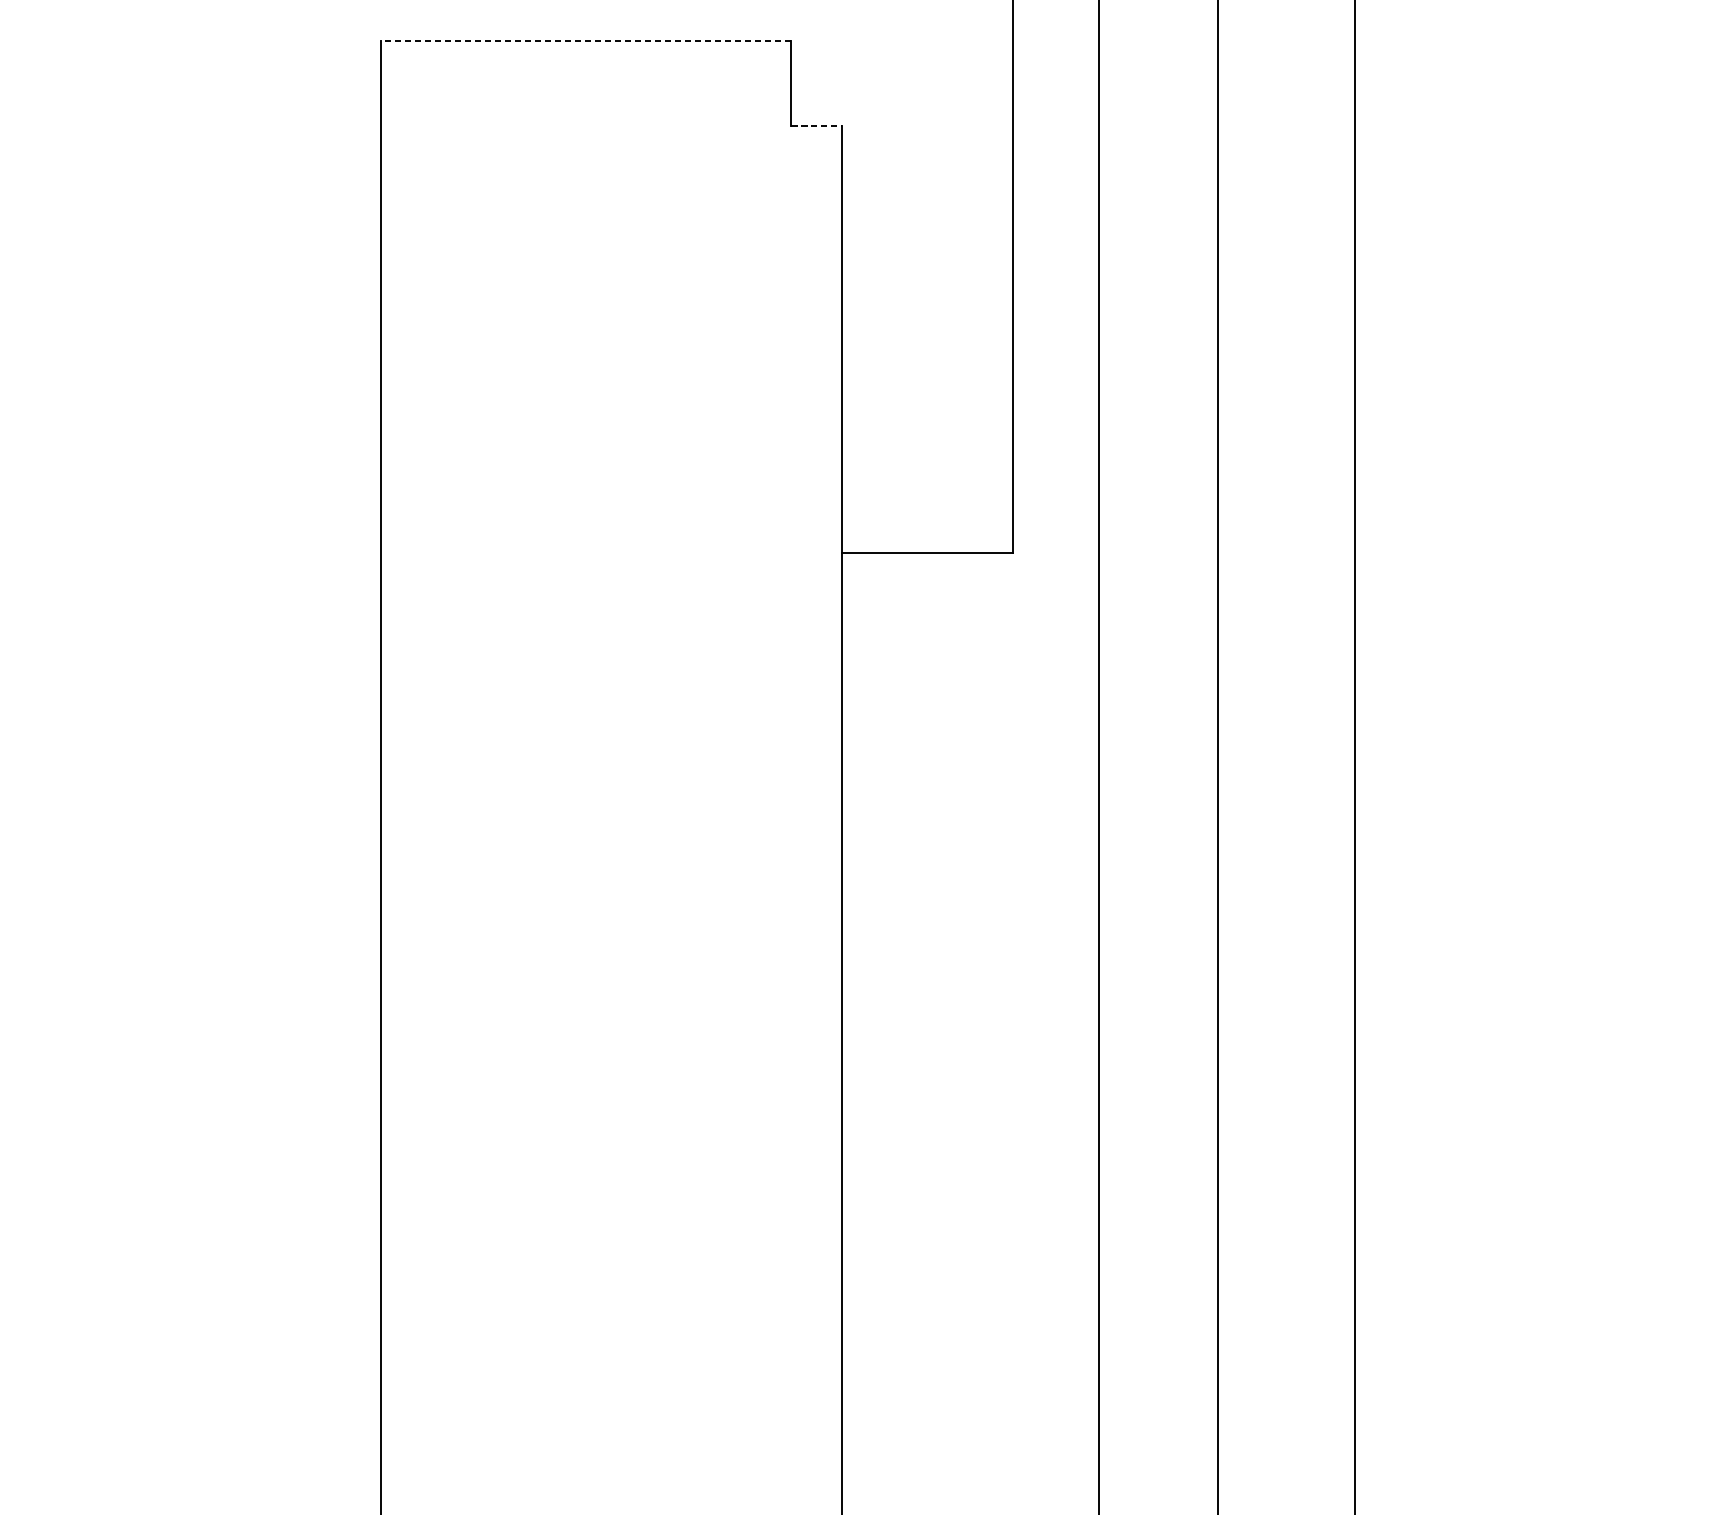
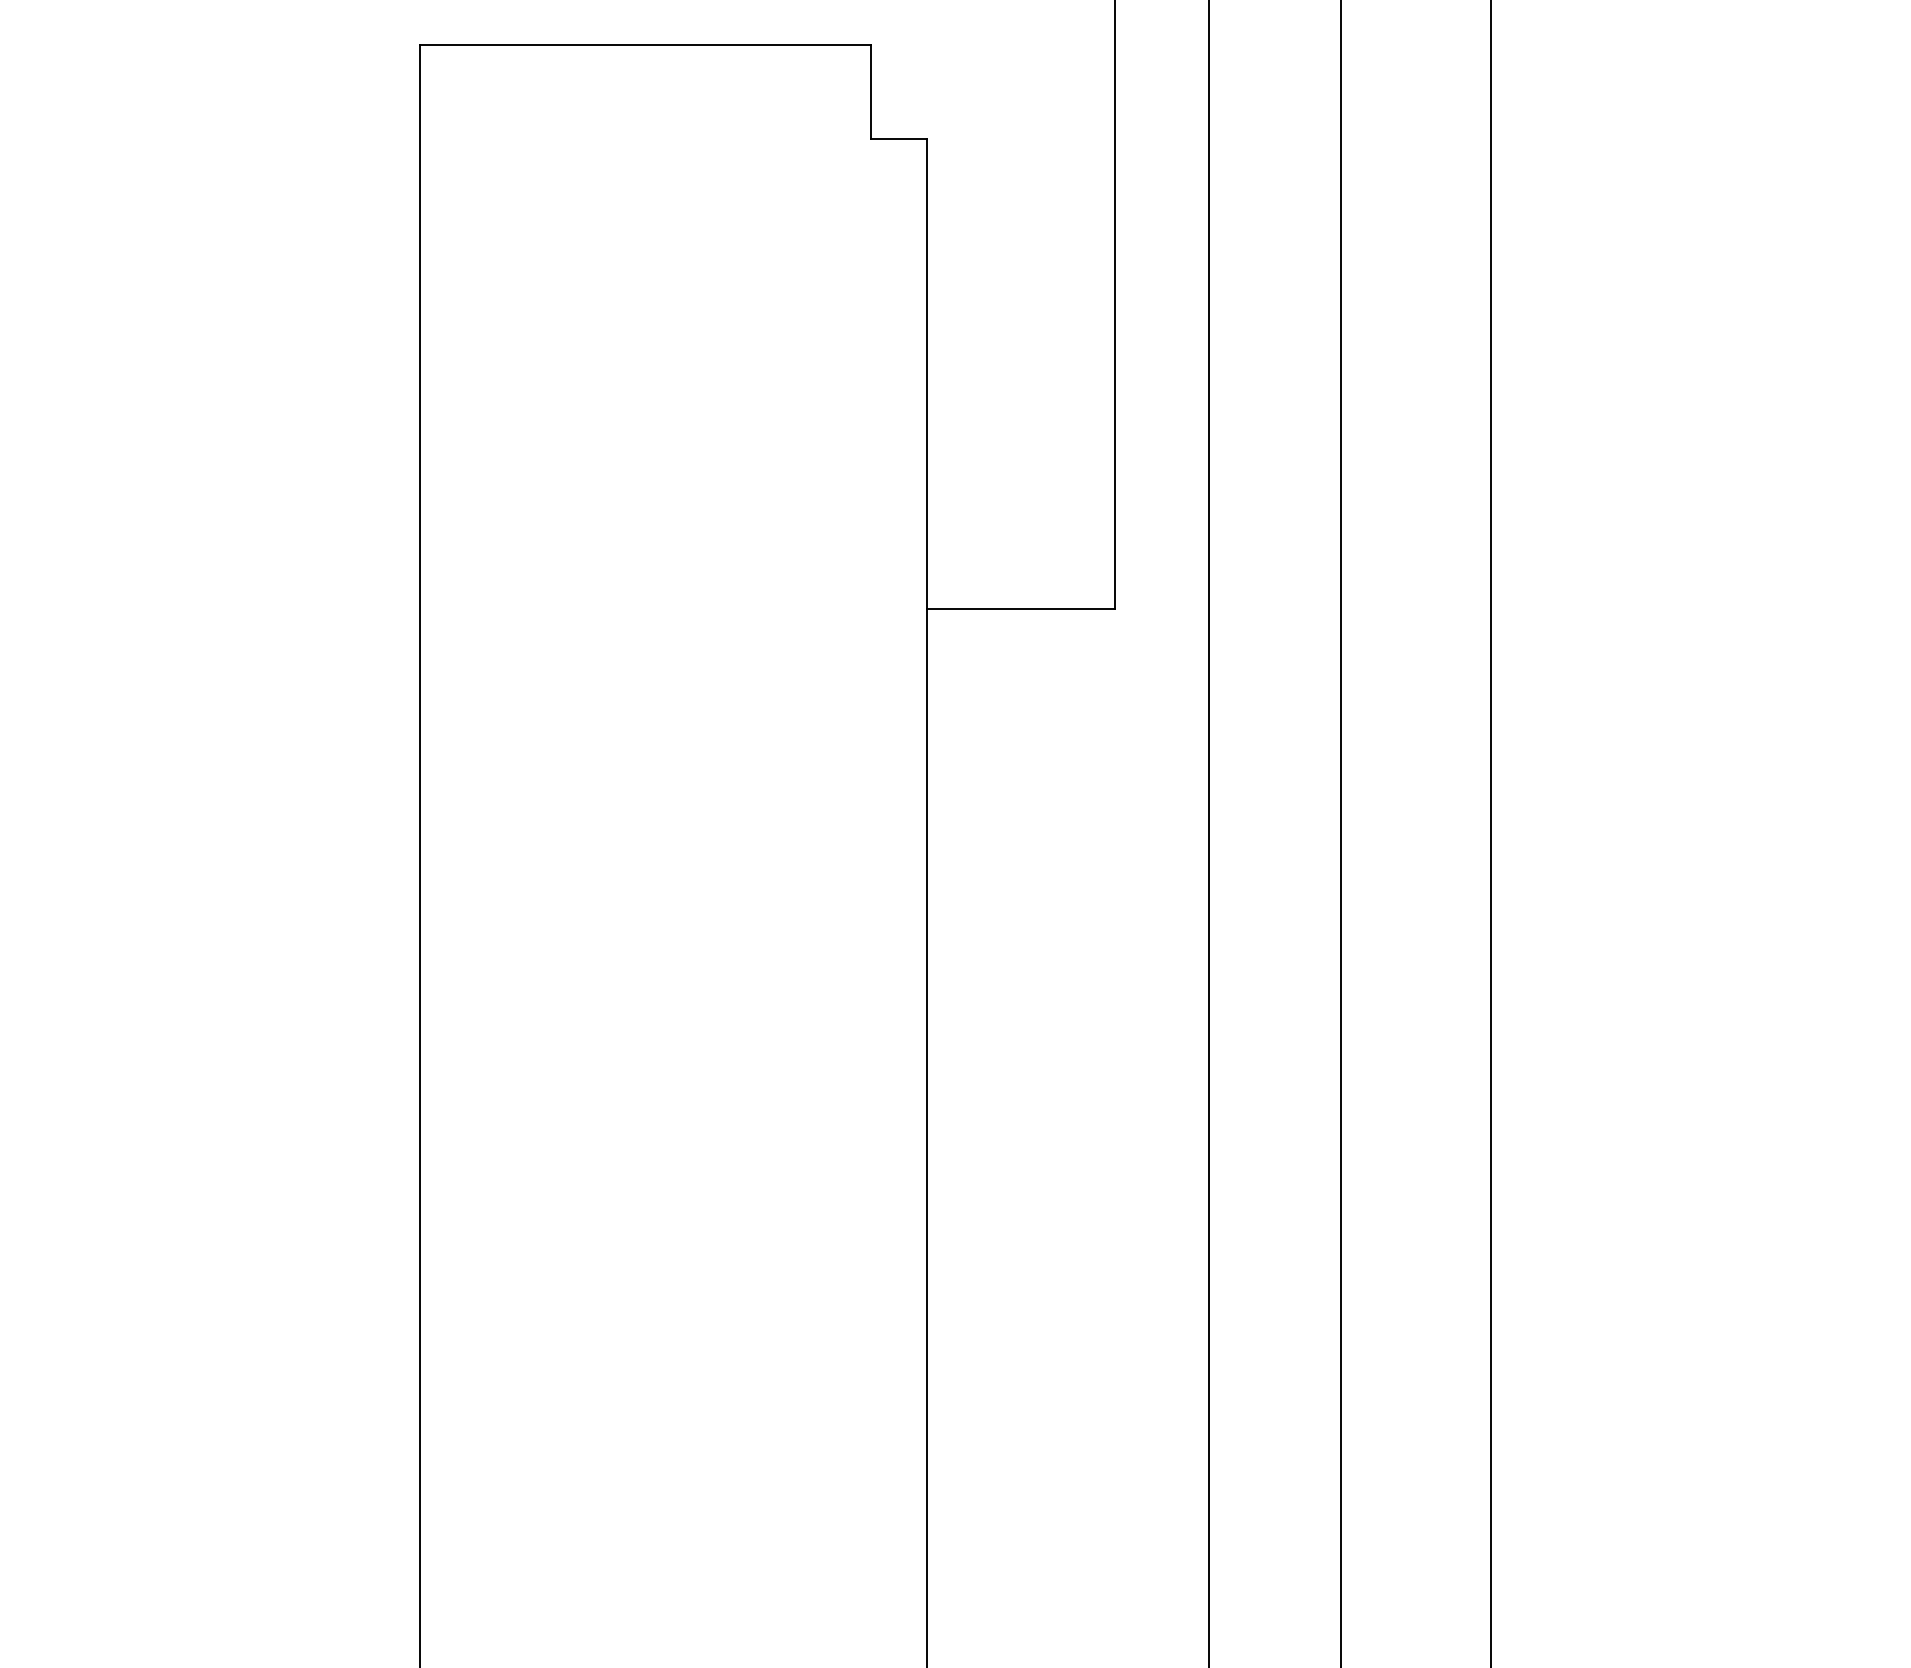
line: (586, 41) -> (645, 45), dashed -> solid
line: (817, 126) -> (899, 139), dashed -> solid

